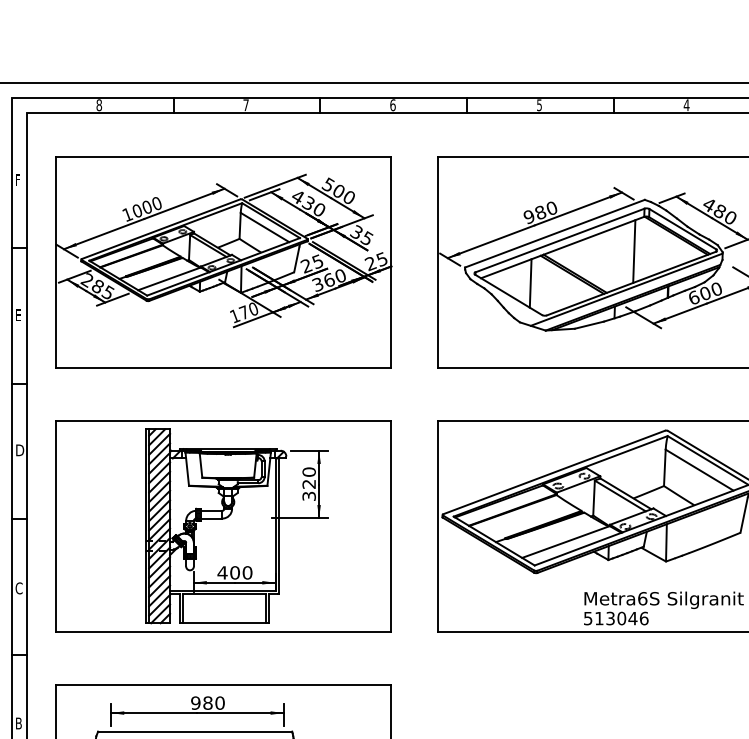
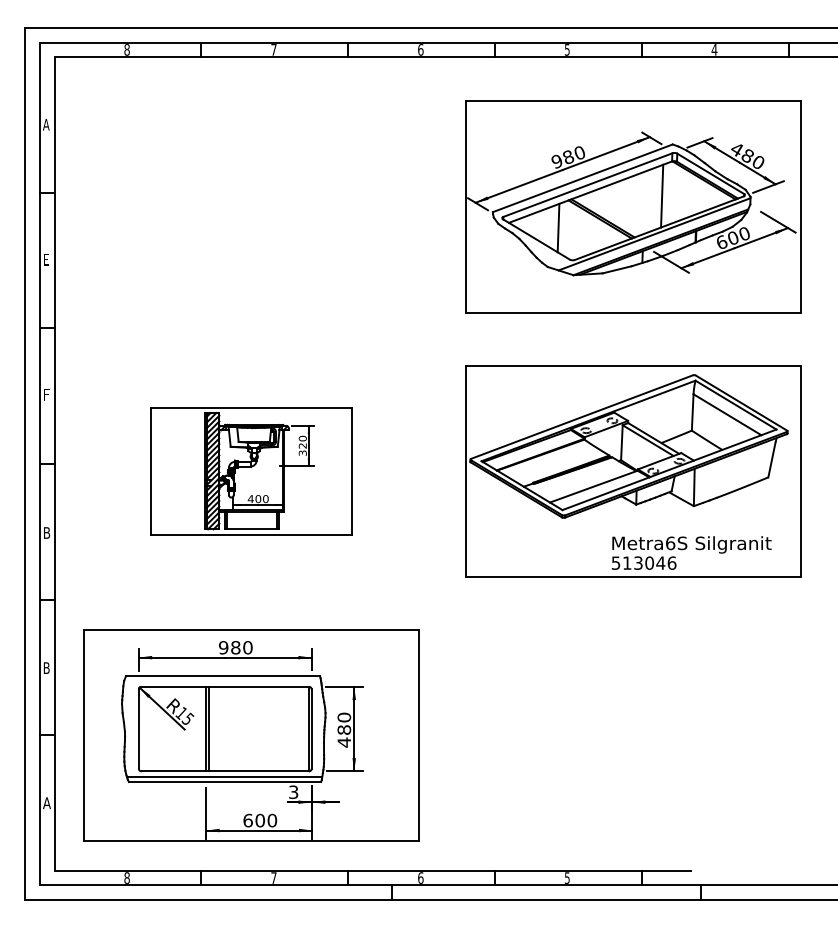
text: (18, 179) -> (46, 124), F -> A
part: (223, 261) -> (251, 206), removed
text: (19, 449) -> (47, 394), D -> F
part: (223, 526) -> (251, 471), size x0.6
text: (18, 587) -> (46, 532), C -> B

